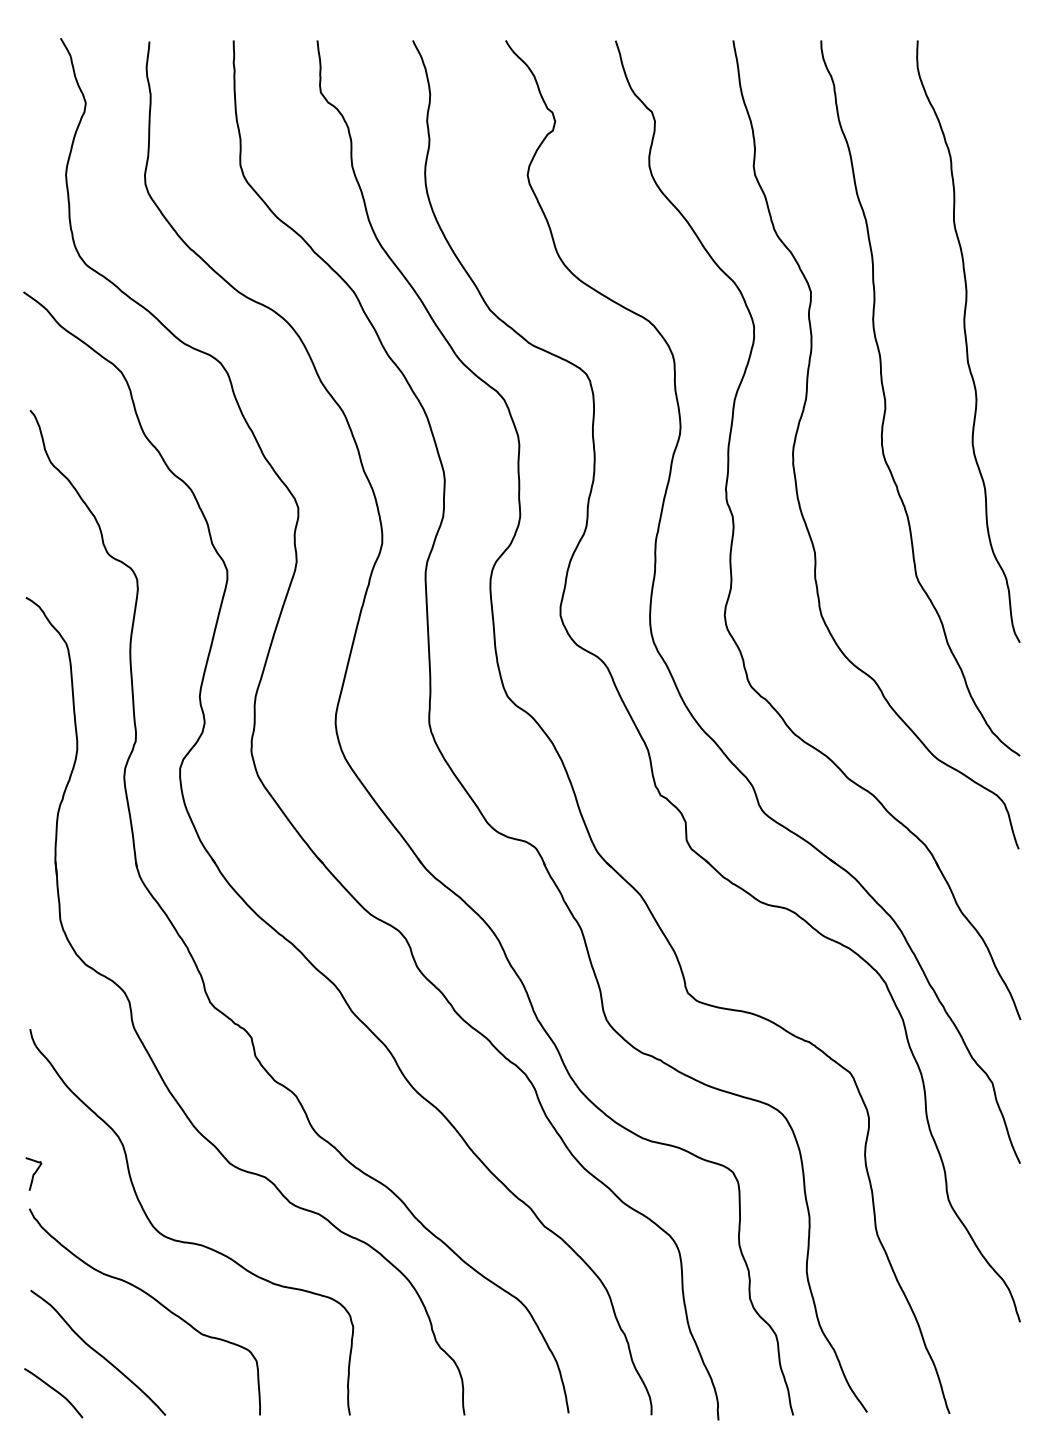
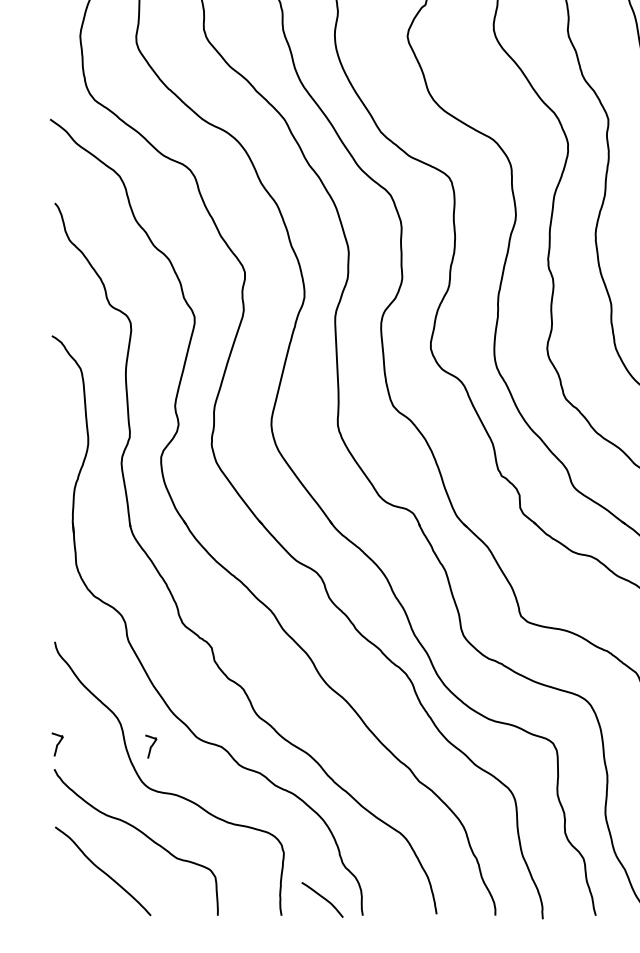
curve: (165, 1176) -> (150, 746), added
curve: (55, 1391) -> (323, 898), moved

